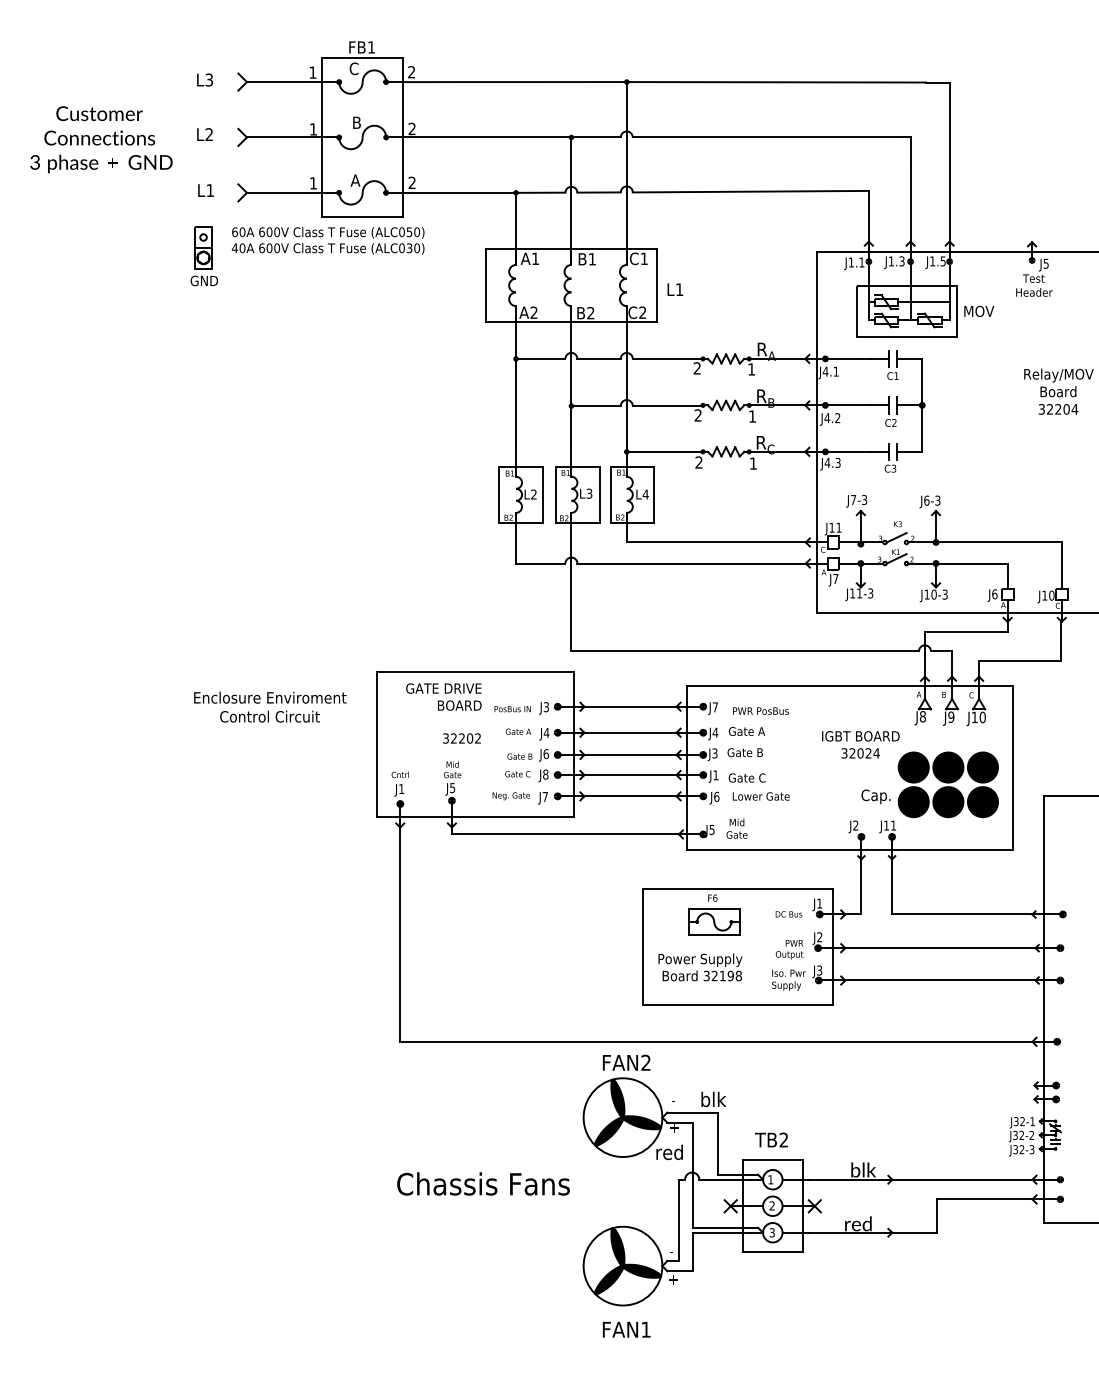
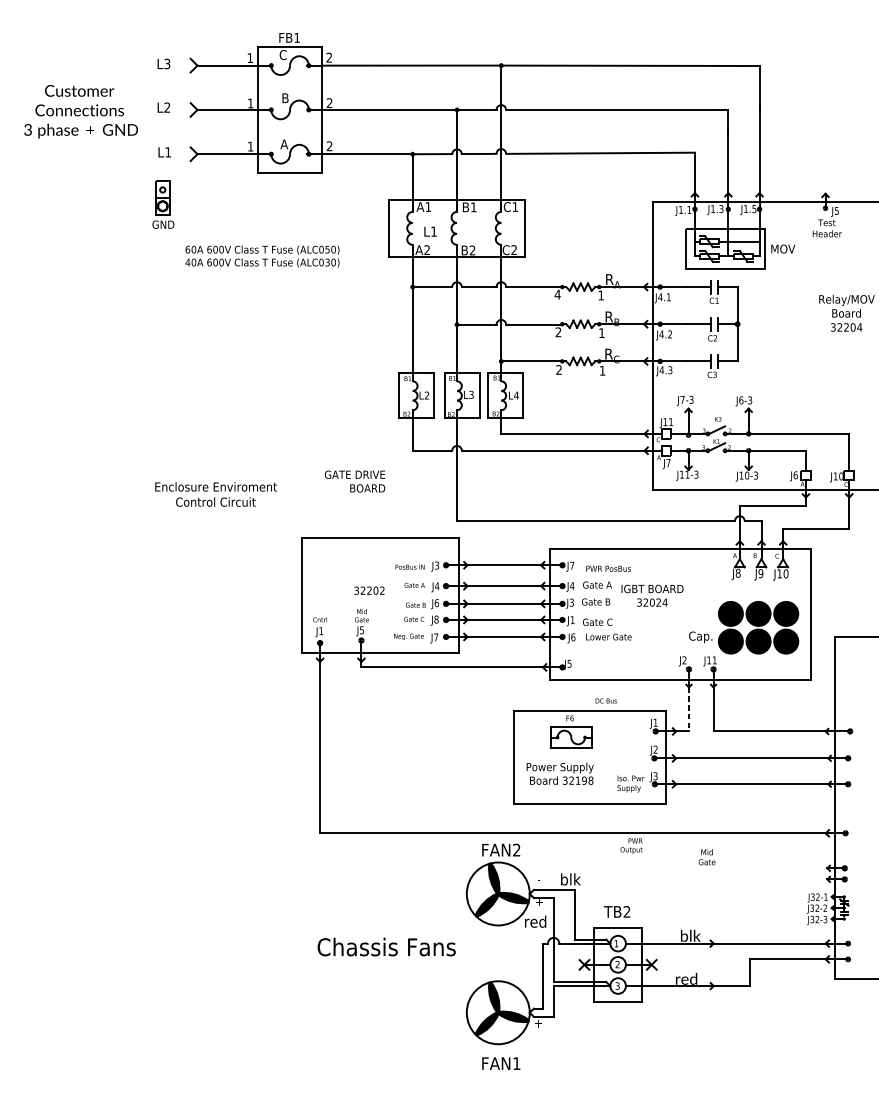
text: (327, 240) -> (261, 256), moved
text: (675, 289) -> (430, 231), moved
text: (697, 368) -> (557, 294), 2 -> 4
text: (443, 696) -> (354, 481), moved
text: (270, 706) -> (216, 493), moved
text: (860, 744) -> (652, 595), moved
text: (736, 828) -> (706, 857), moved
line: (861, 886) -> (689, 709), solid -> dashed
text: (788, 914) -> (605, 701), moved
text: (789, 949) -> (631, 845), moved

